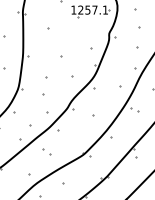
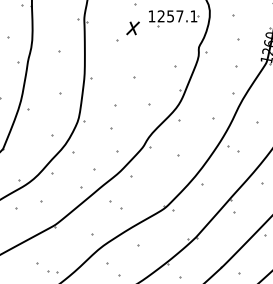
part: (59, 19) -> (132, 28), added

